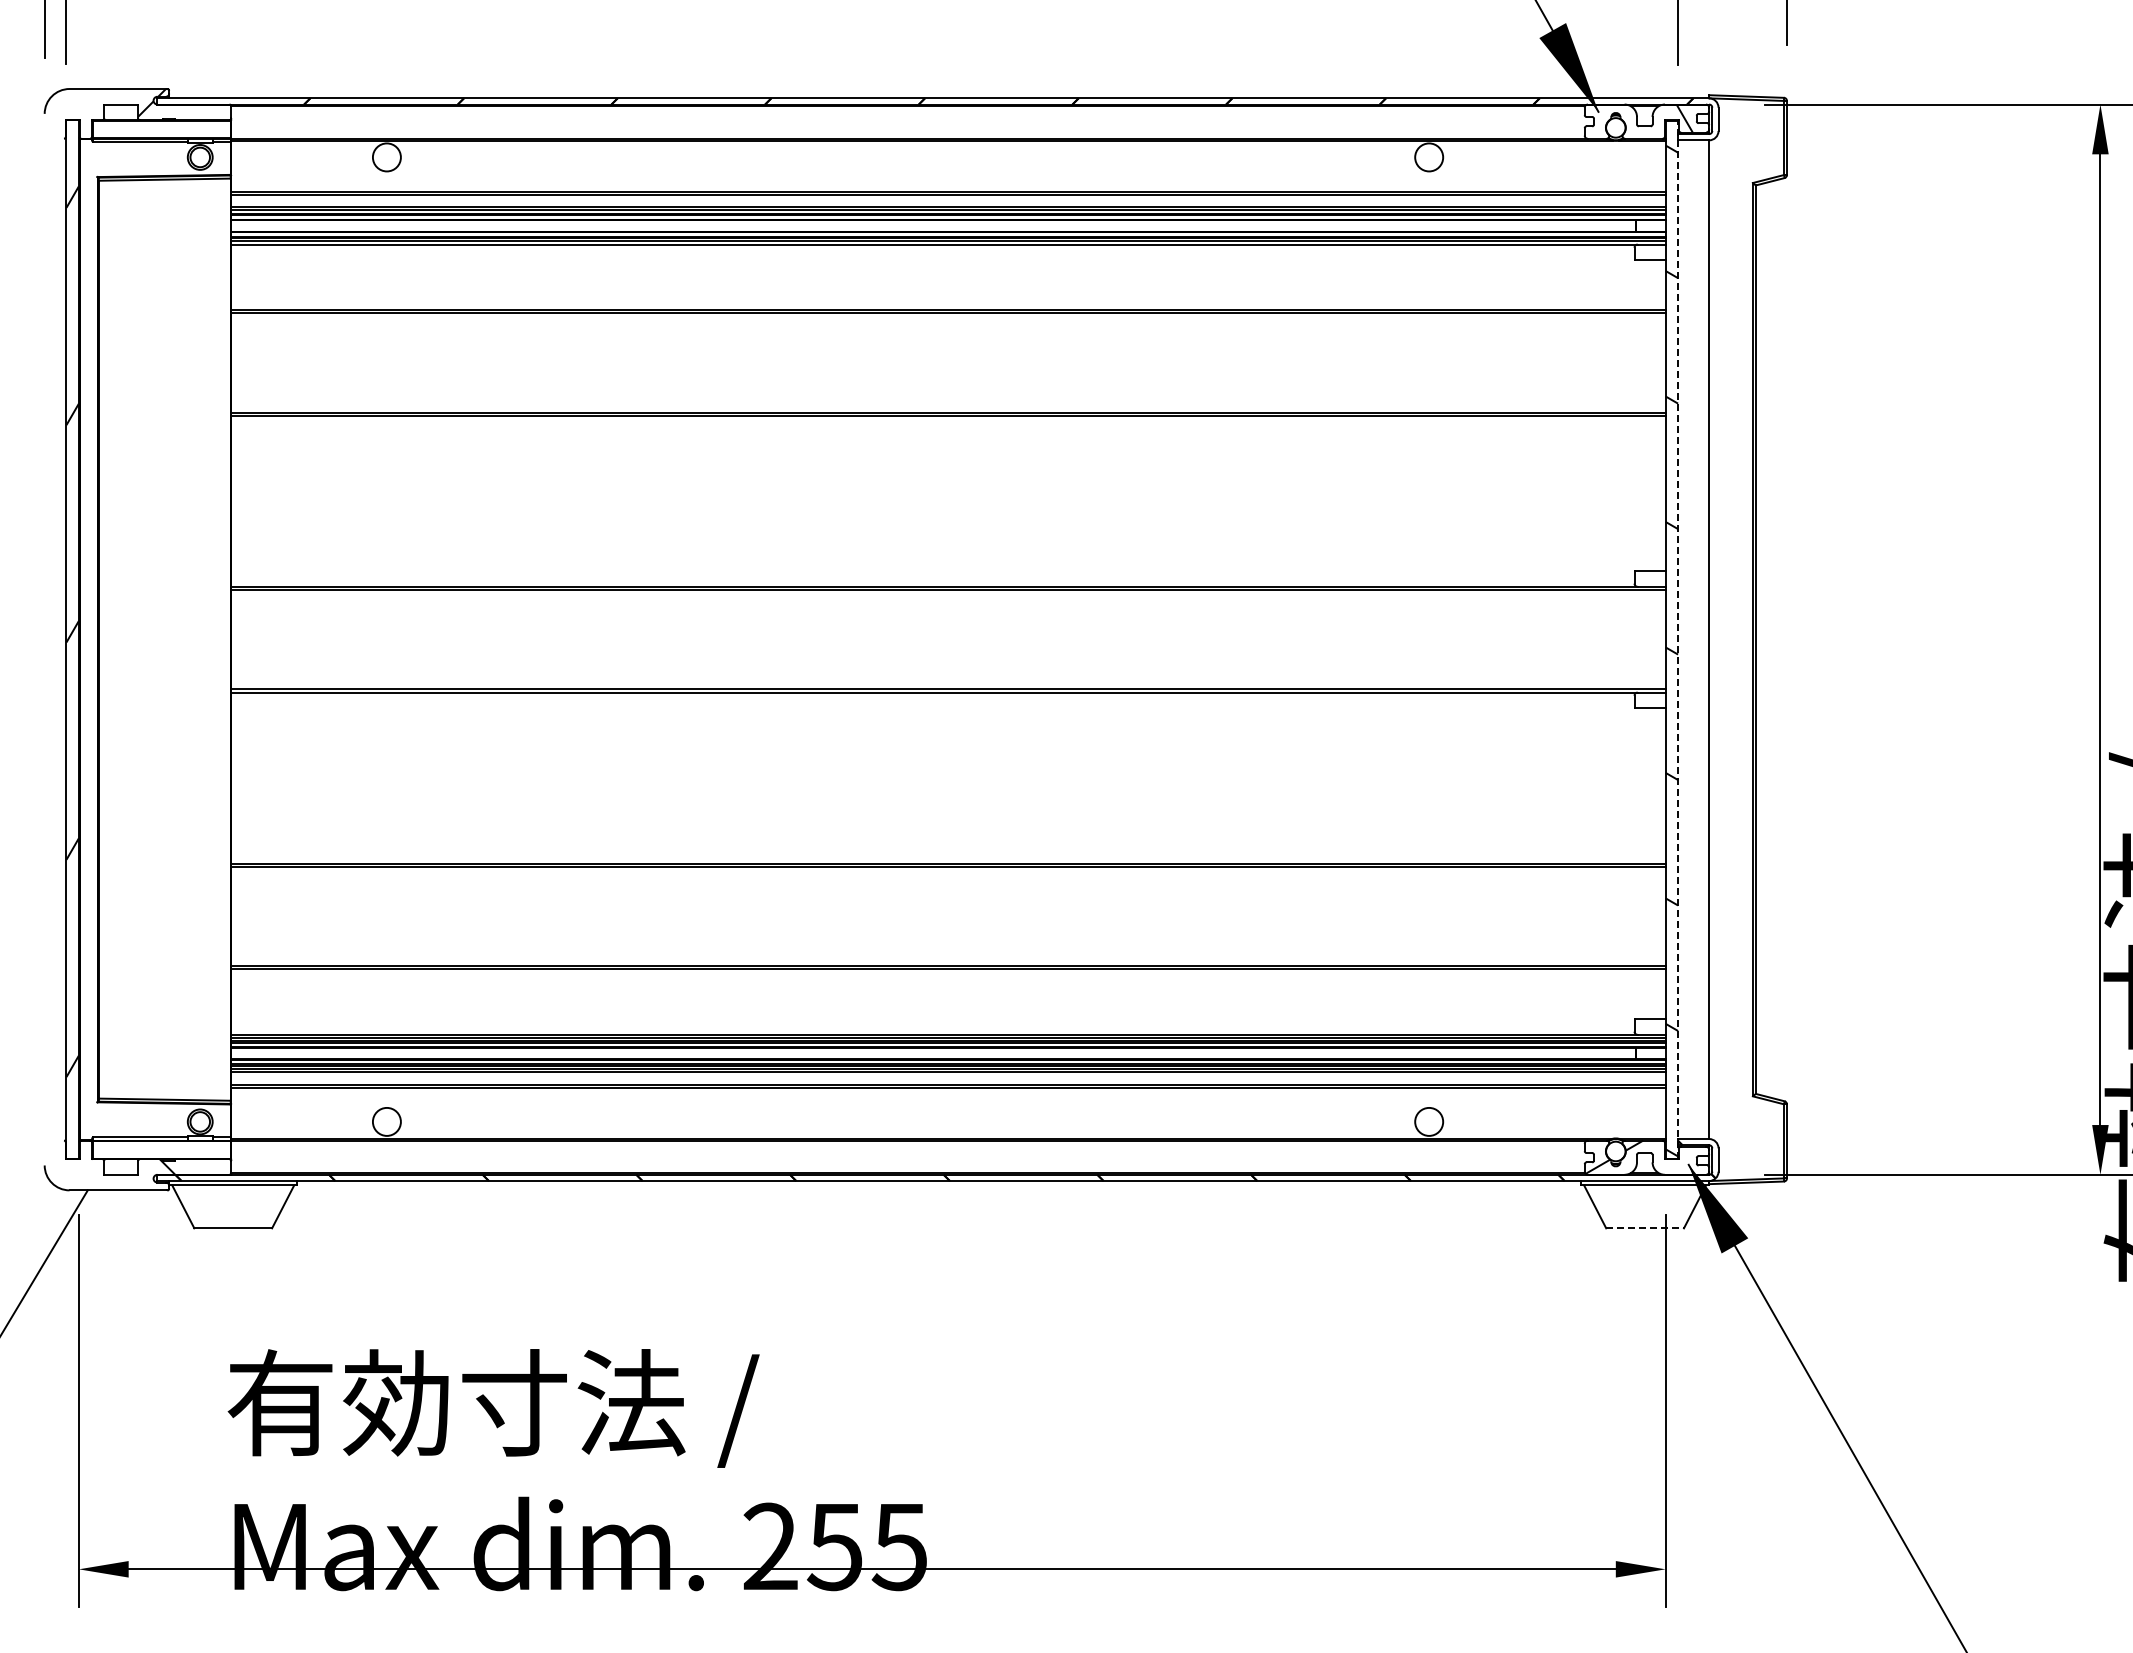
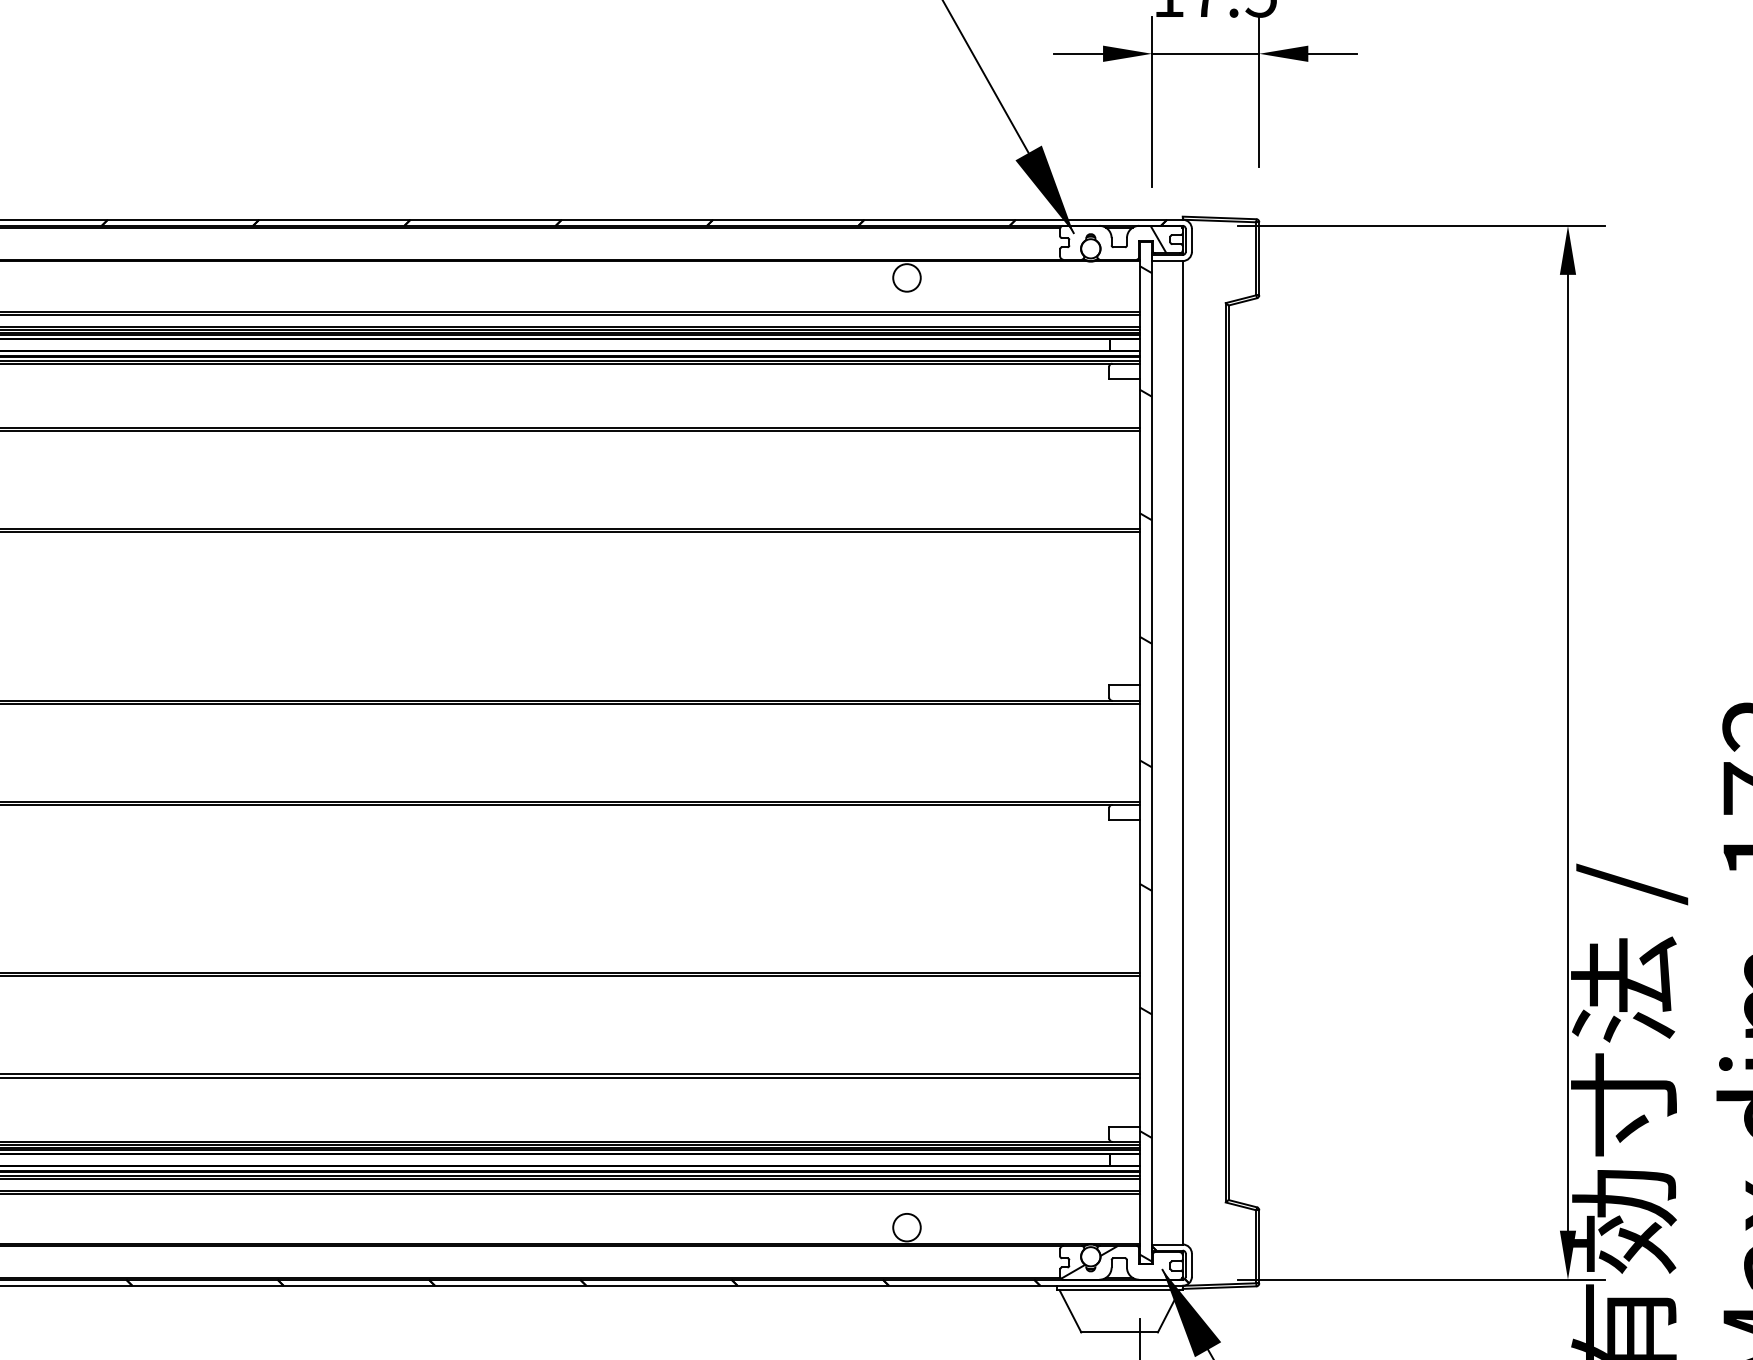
line: (1678, 639) -> (1152, 752), dashed -> solid
line: (1645, 1228) -> (1120, 1332), dashed -> solid

